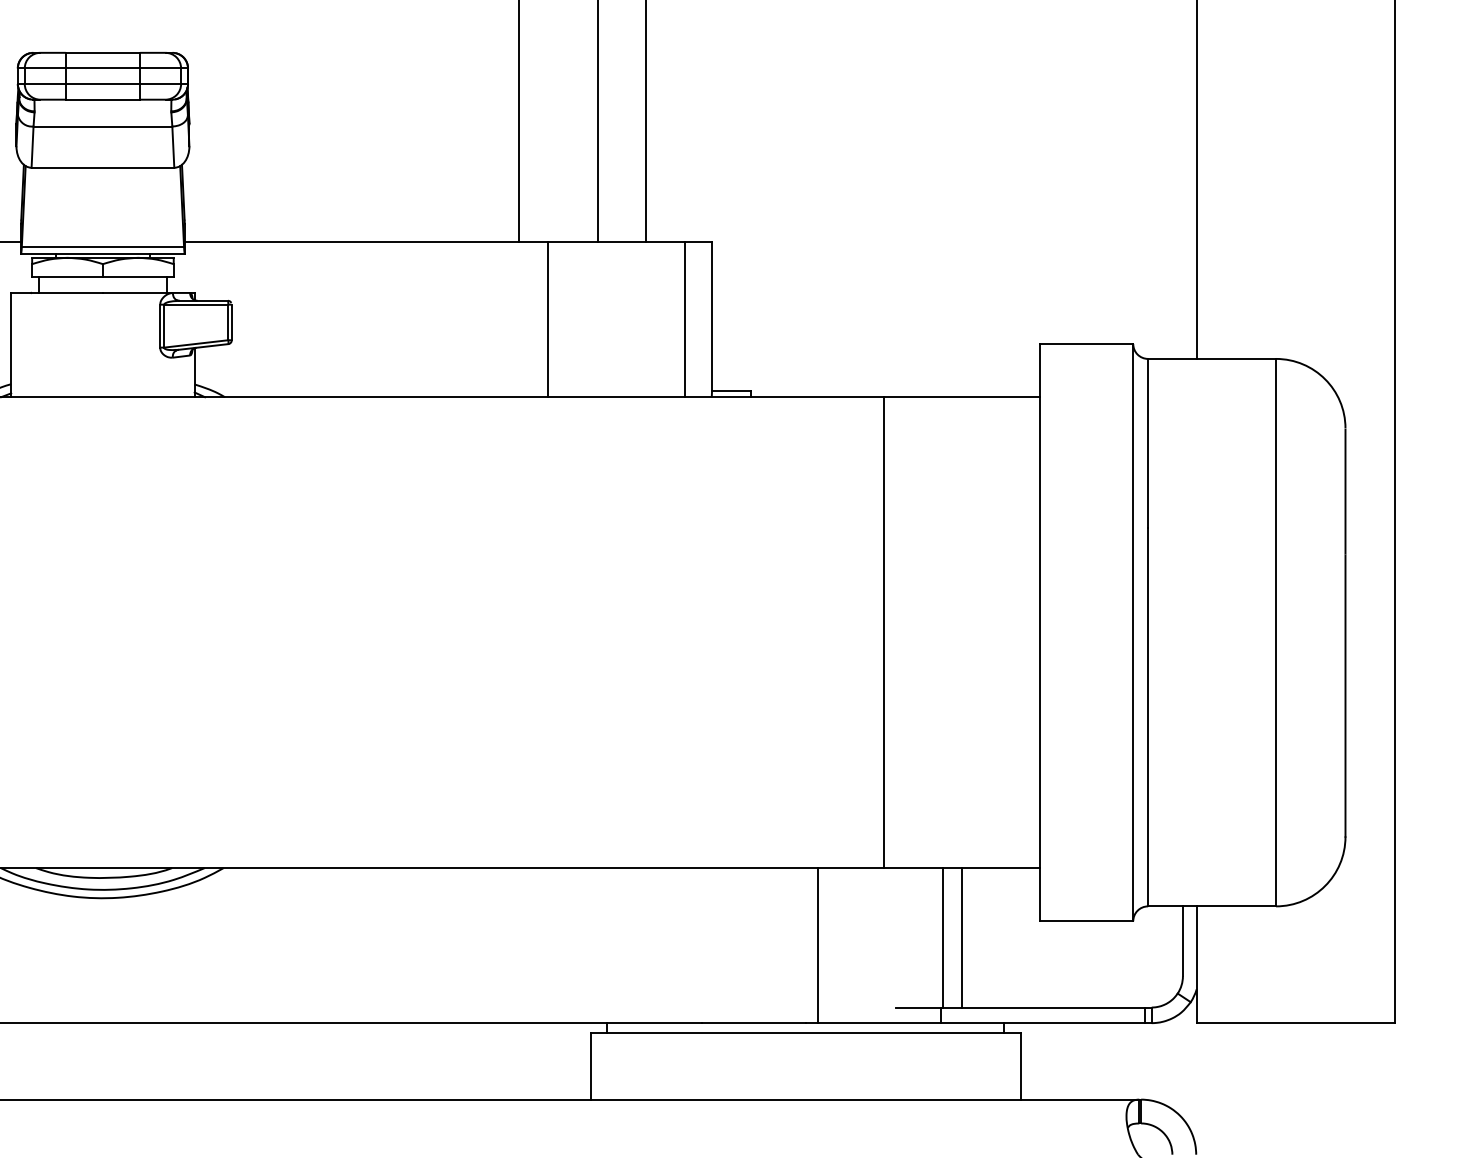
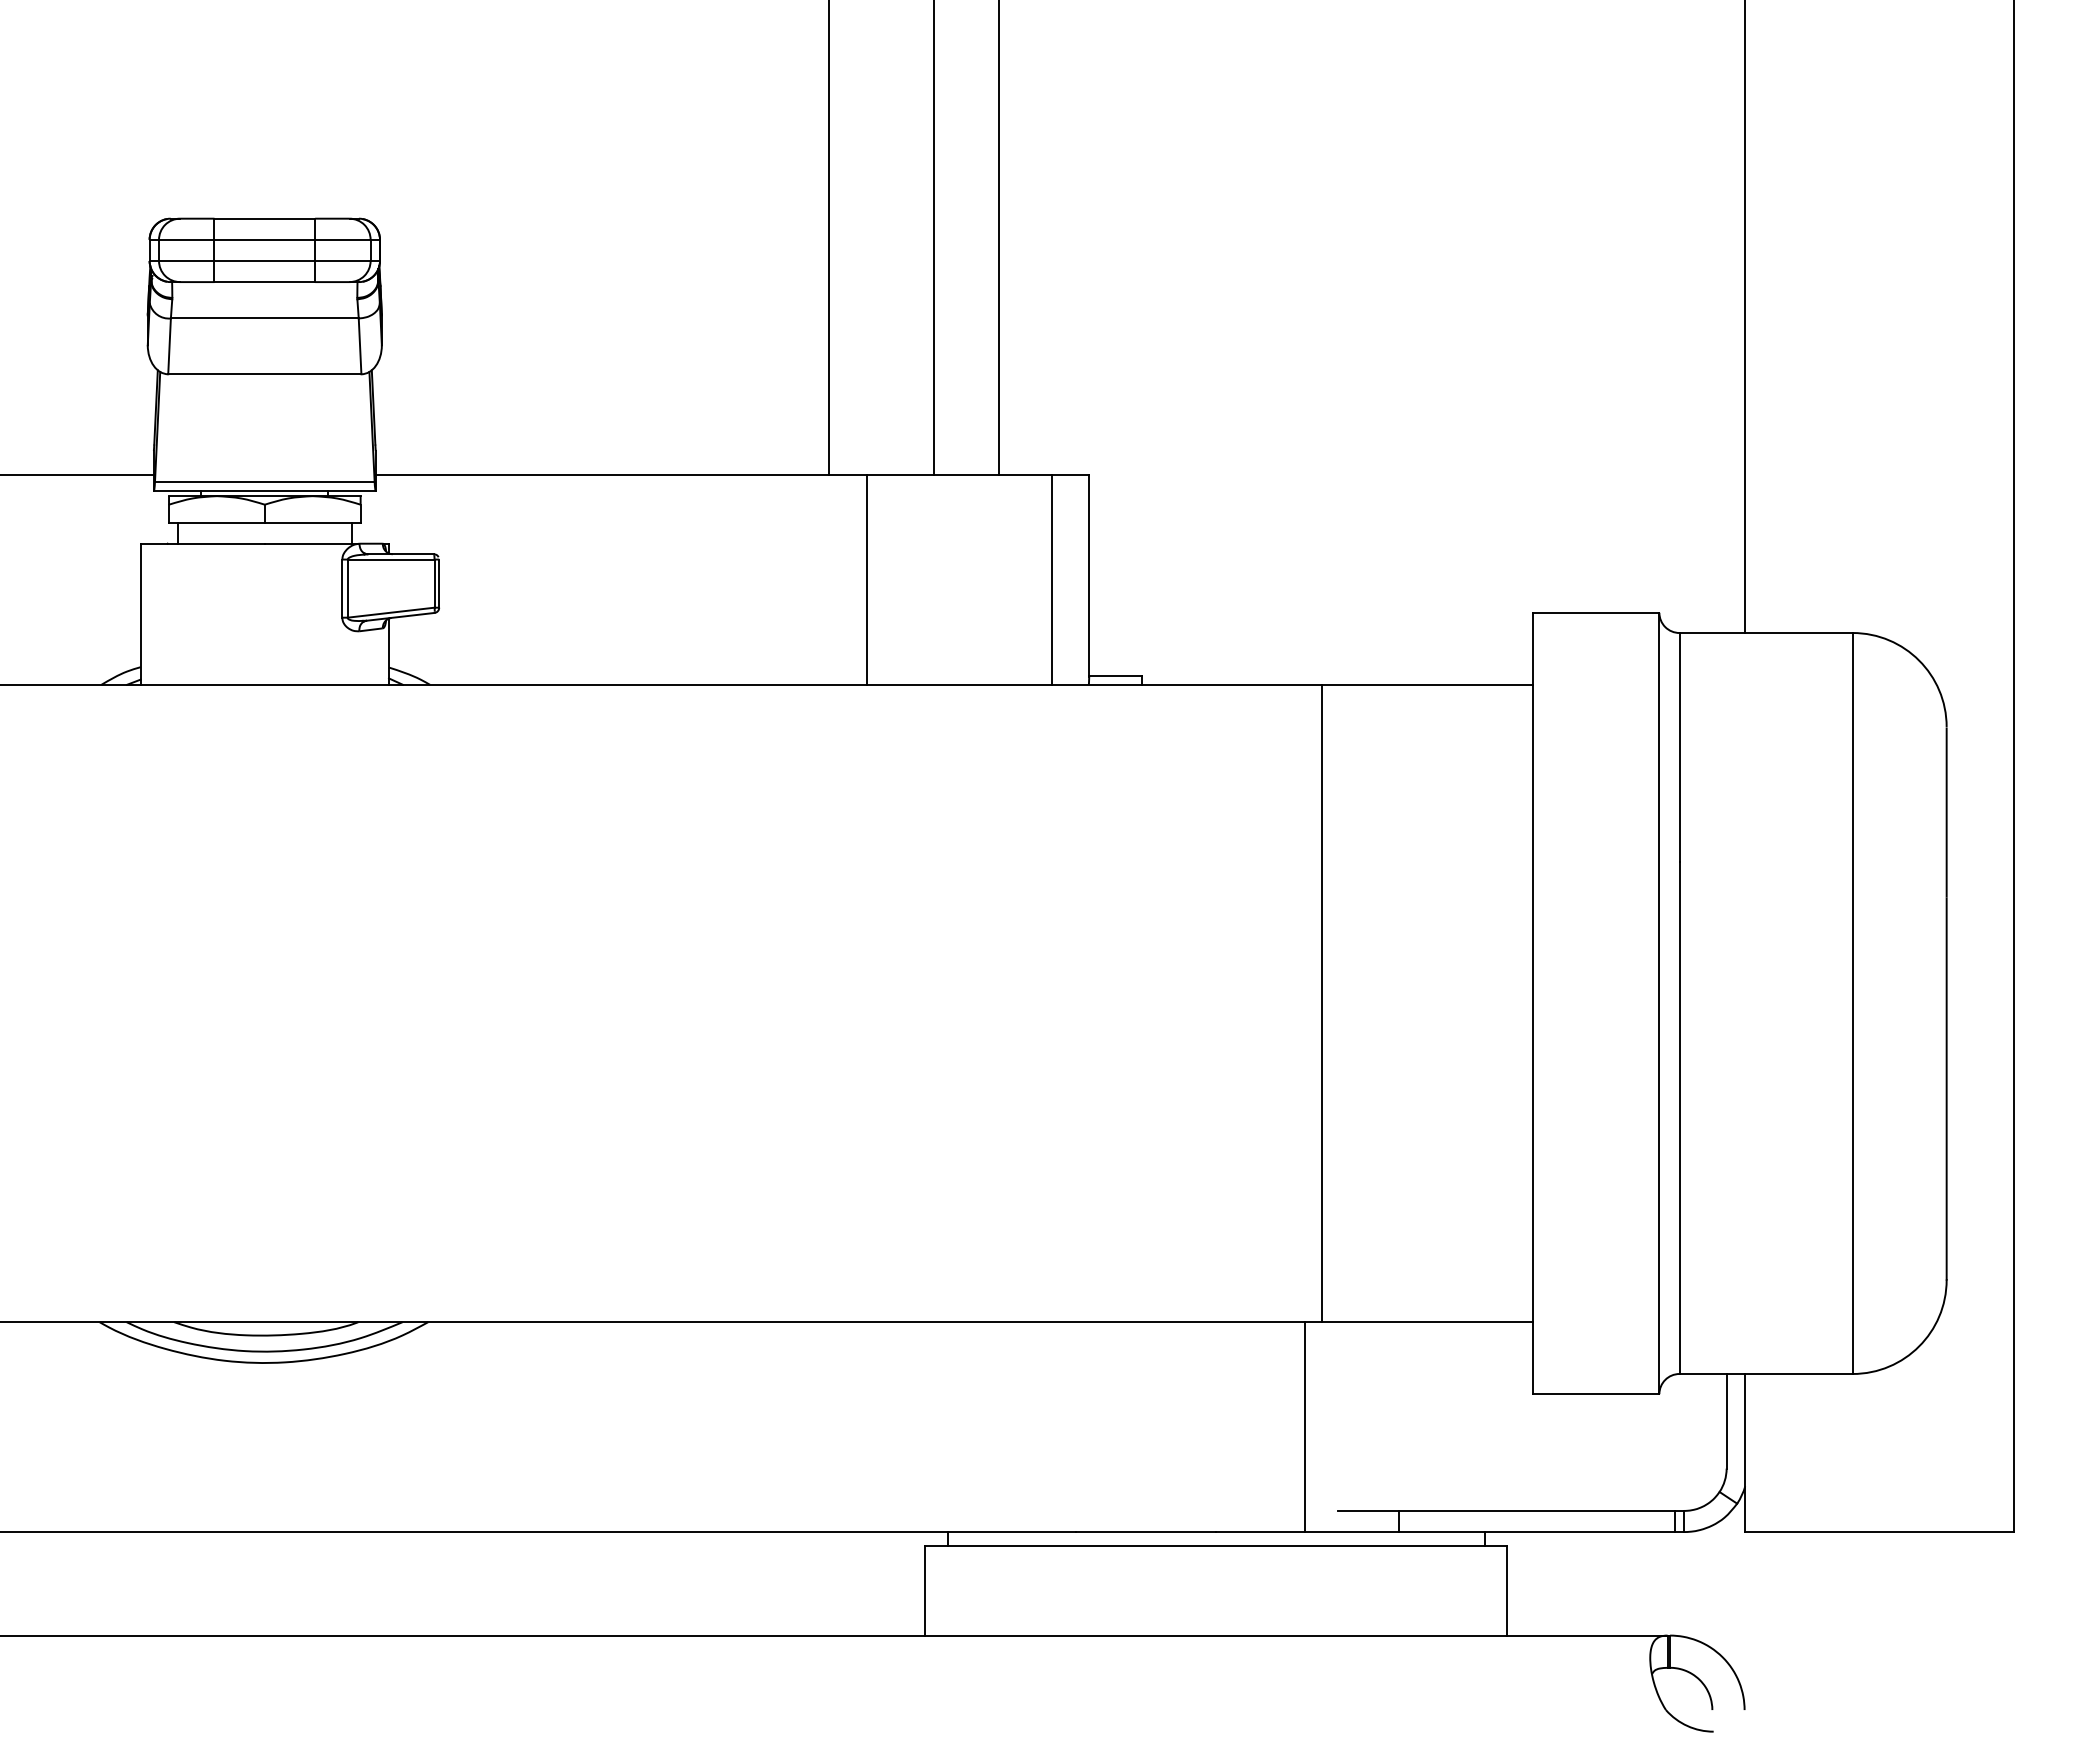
line: (943, 937) -> (1402, 1416), removed
line: (961, 937) -> (1427, 1416), removed
line: (818, 945) -> (1305, 1427), moved

